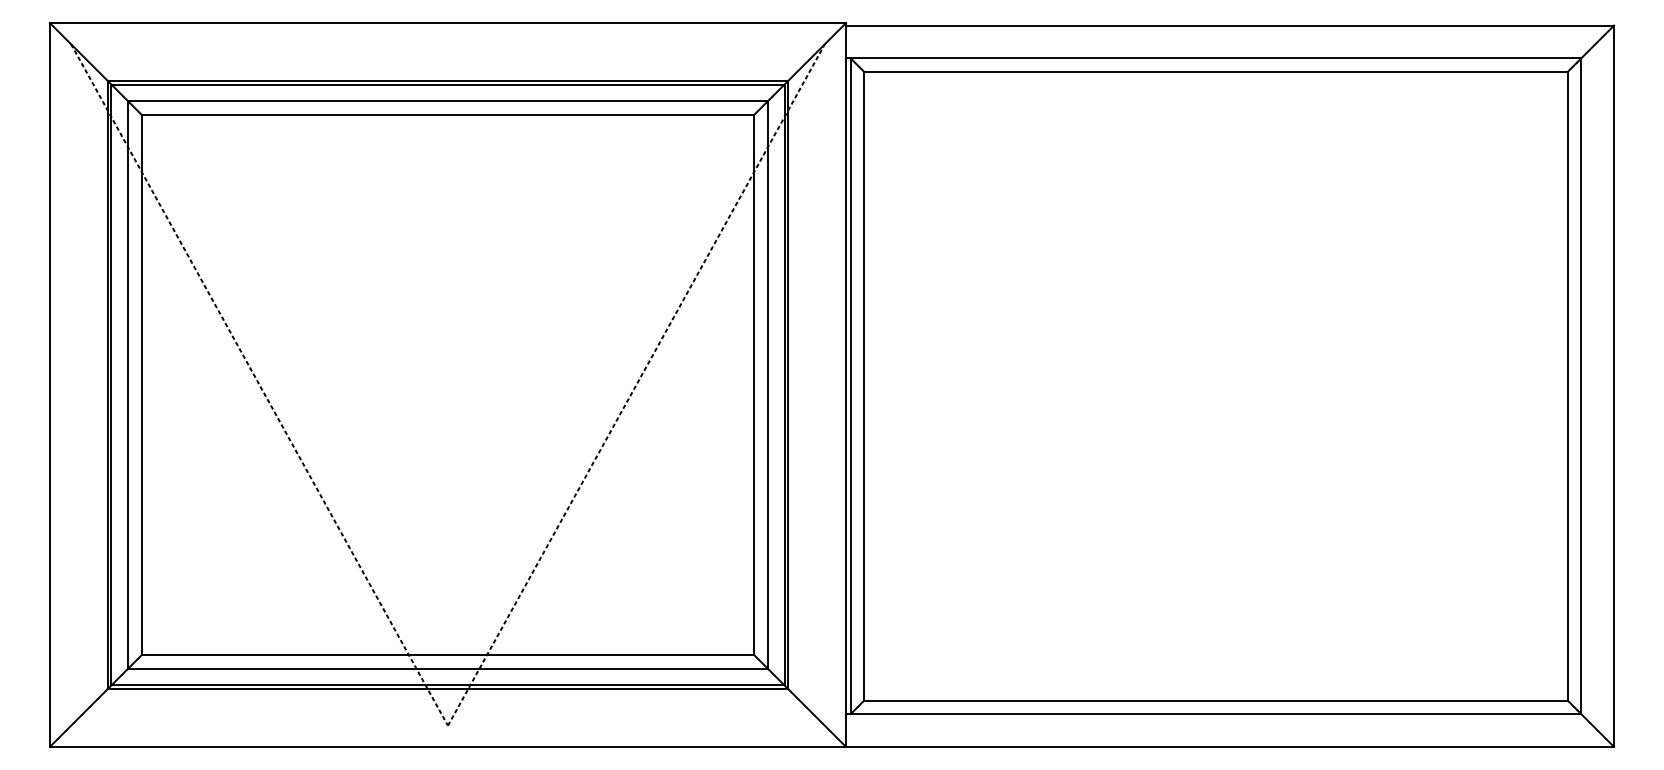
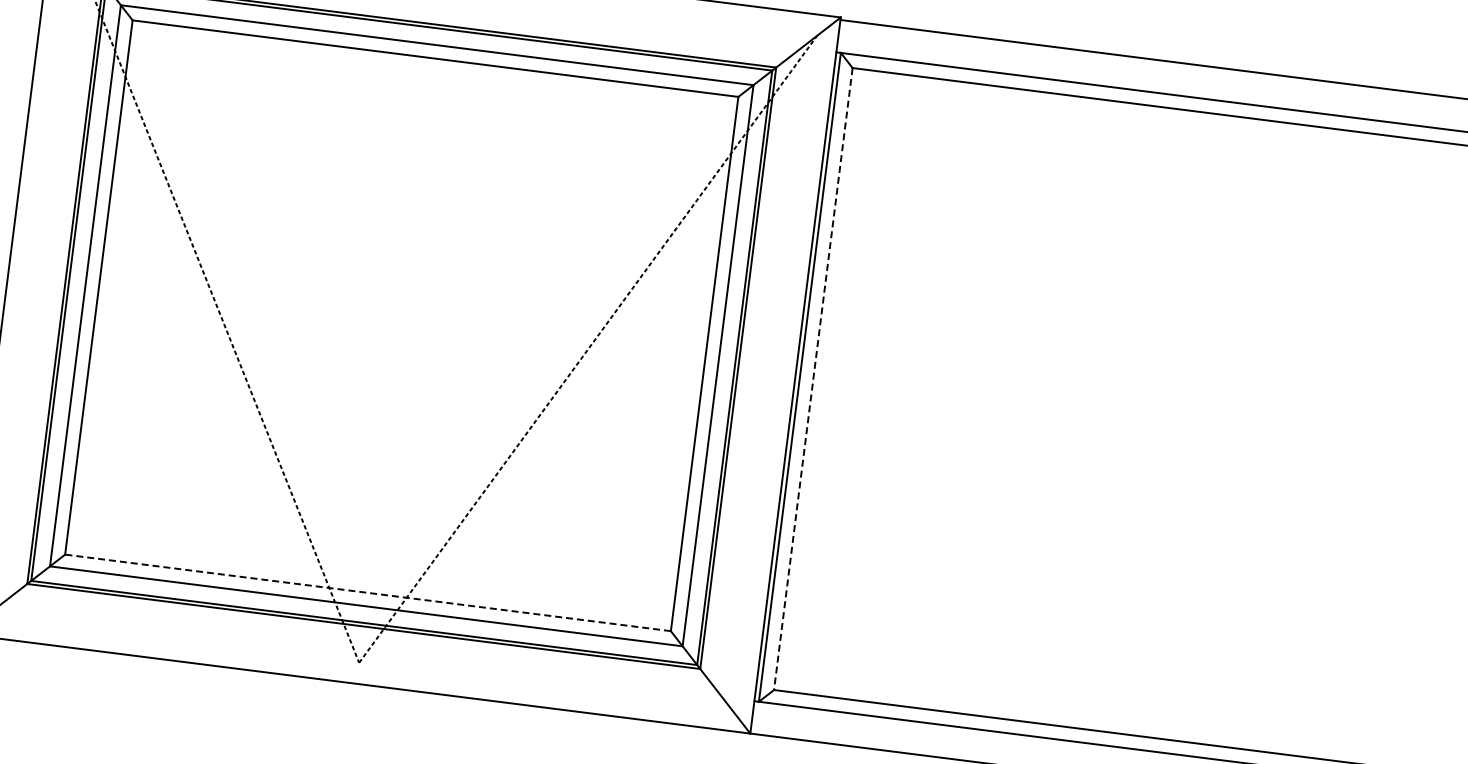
line: (864, 386) -> (813, 379), solid -> dashed
line: (447, 655) -> (367, 593), solid -> dashed

